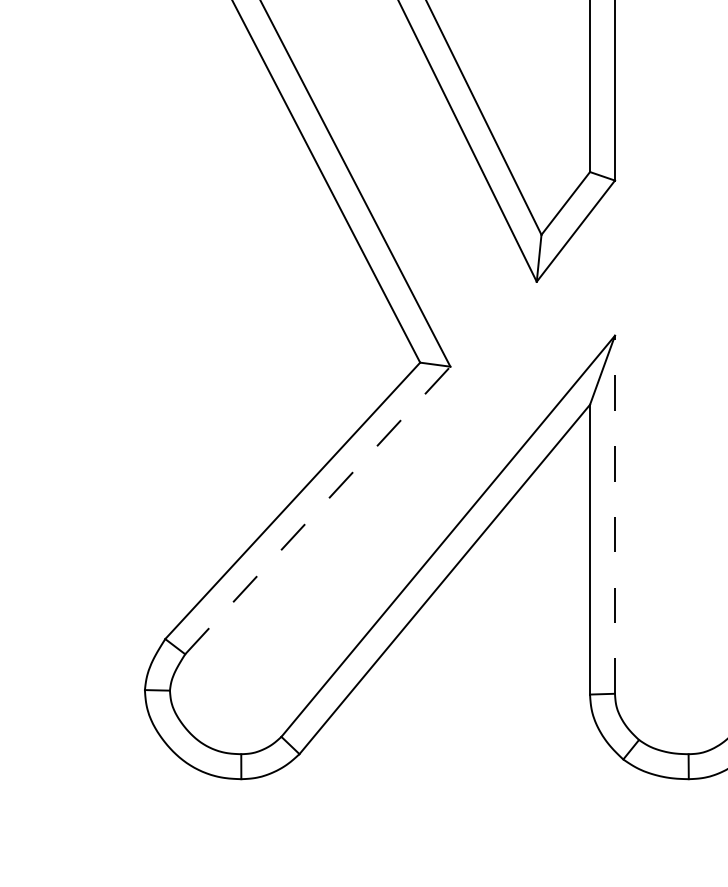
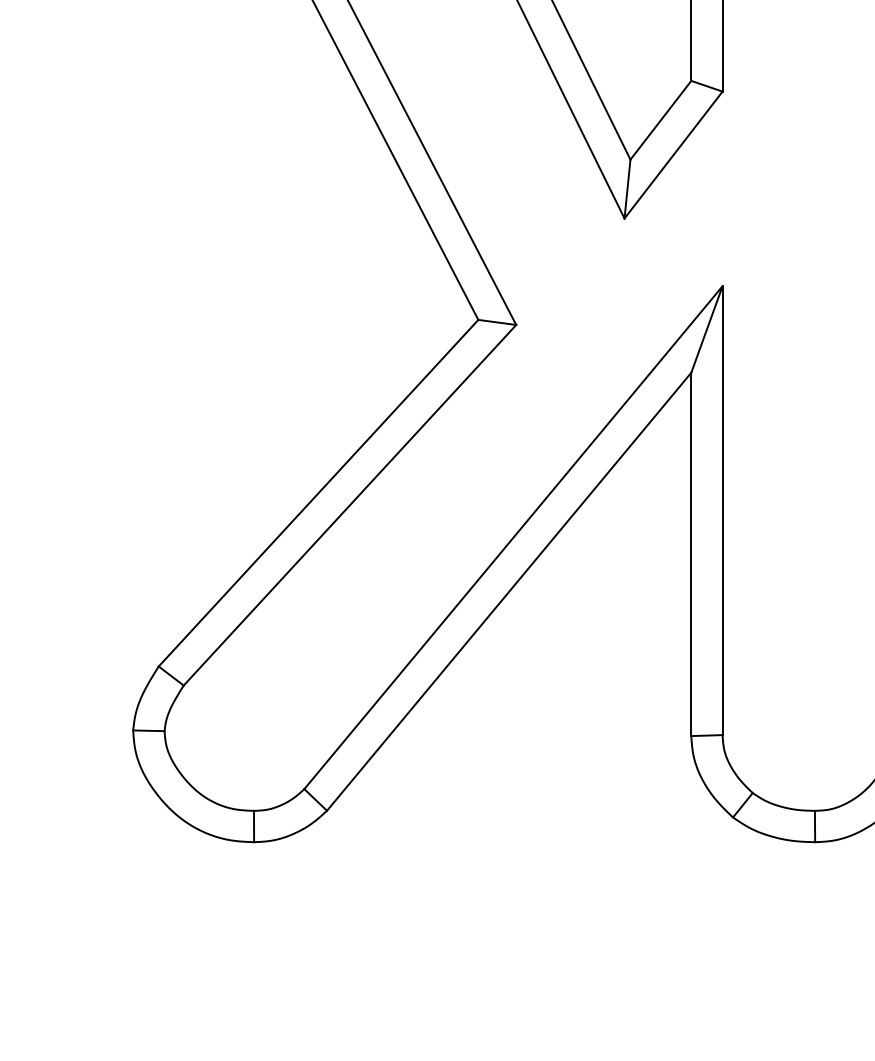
line: (317, 510) -> (349, 505), dashed -> solid
line: (614, 514) -> (721, 510), dashed -> solid

